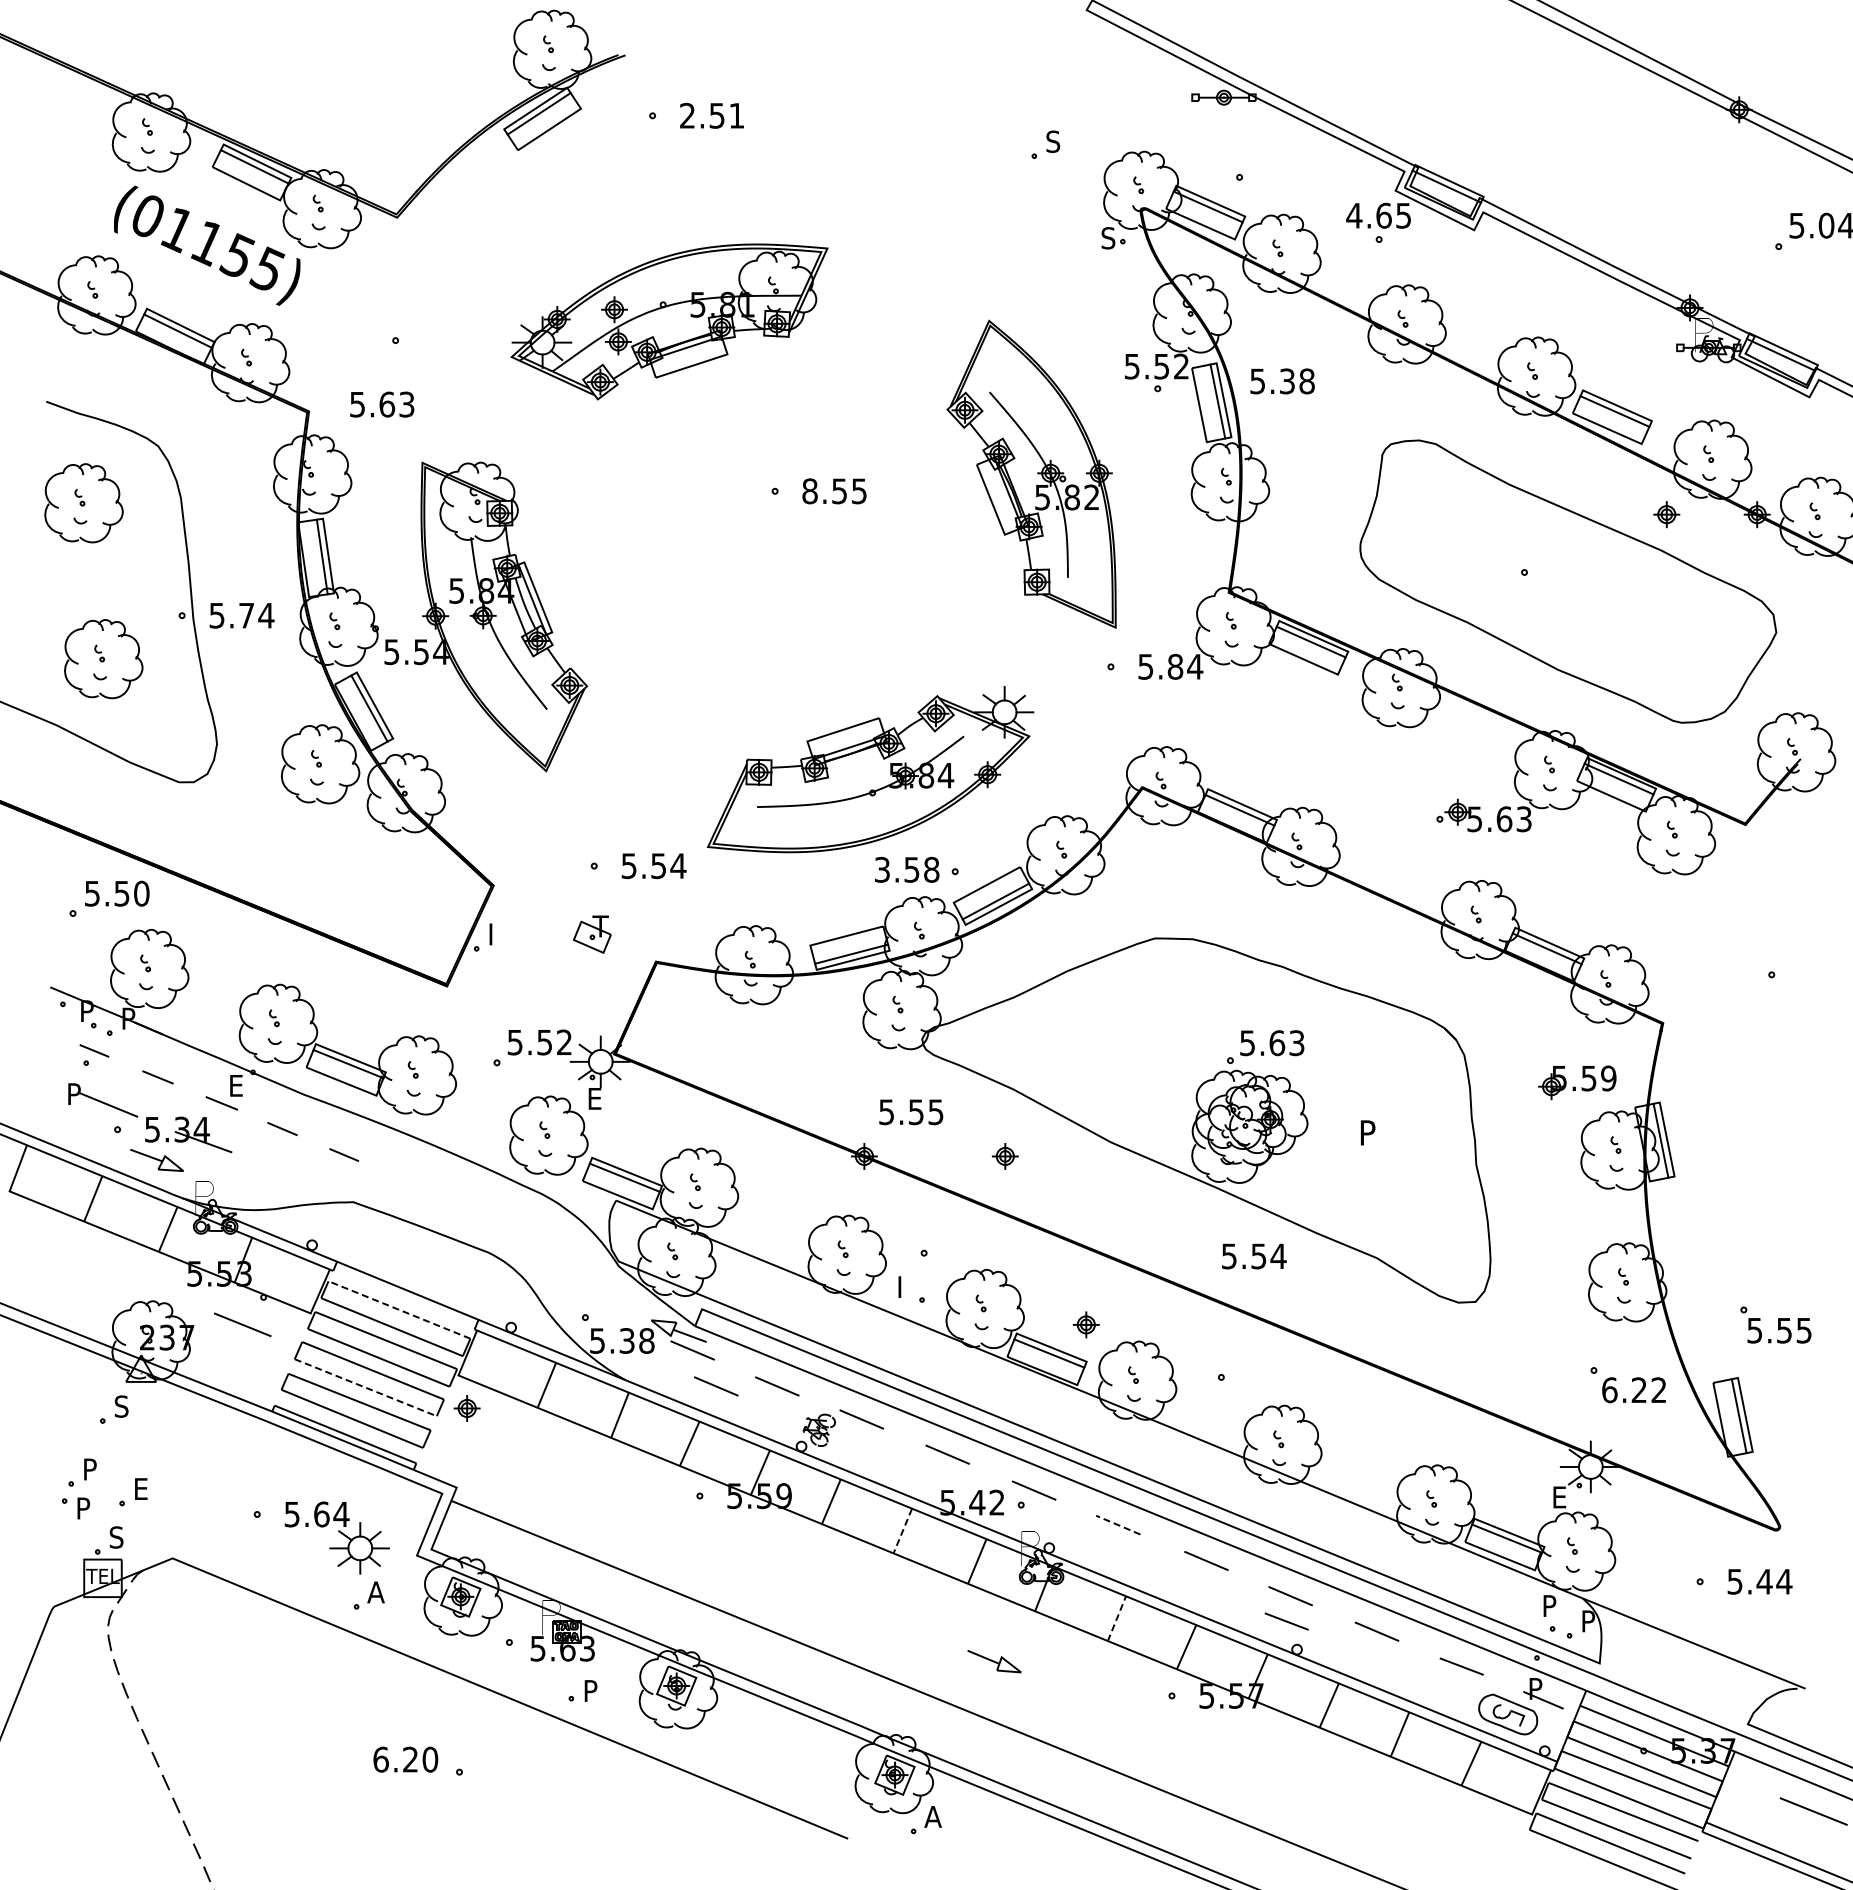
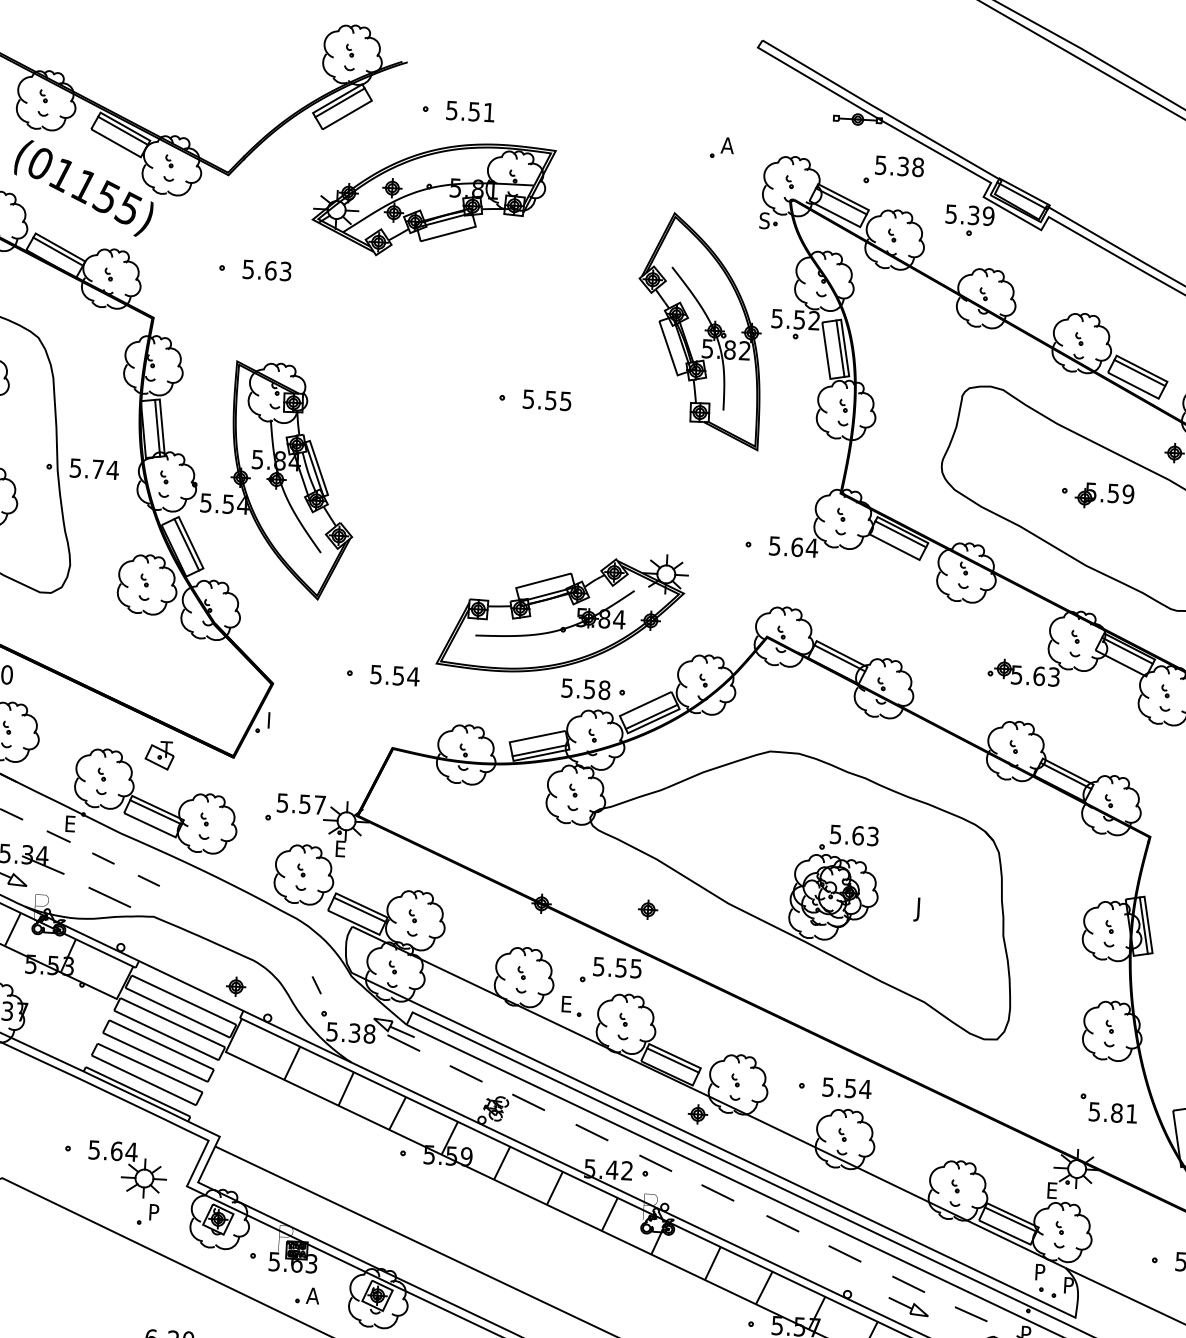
text: (687, 115) -> (452, 110), 2.51 -> 5.51
text: (1053, 141) -> (727, 145), S -> A
text: (1378, 215) -> (969, 215), 4.65 -> 5.39
part: (669, 321) -> (433, 199), moved
text: (1282, 381) -> (899, 166), moved
text: (382, 404) -> (267, 270), moved
part: (1031, 473) -> (700, 330), moved
text: (809, 491) -> (528, 399), 8.55 -> 5.55
text: (1175, 666) -> (797, 547), 5.84 -> 5.64
text: (882, 869) -> (567, 687), 3.58 -> 5.58
part: (591, 934) -> (159, 755), moved
text: (564, 1041) -> (320, 804), 5.52 -> 5.57
part: (1577, 1082) -> (1104, 496), moved
text: (911, 1112) -> (617, 967), moved
text: (1365, 1136) -> (920, 909), P -> J
text: (1254, 1256) -> (847, 1088), moved
line: (573, 1280) -> (316, 985), added
text: (906, 1286) -> (567, 1003), I -> E
line: (399, 1309) -> (184, 999), dashed -> solid
line: (242, 1324) -> (109, 897), moved
part: (1085, 1324) -> (697, 1114), moved
line: (716, 1386) -> (420, 1071), removed
line: (365, 1387) -> (155, 1057), dashed -> solid
text: (1634, 1390) -> (1113, 1113), 6.22 -> 5.81
part: (466, 1408) -> (235, 986), moved
line: (1117, 1524) -> (717, 1192), dashed -> solid
line: (902, 1531) -> (554, 1188), dashed -> solid
text: (375, 1592) -> (154, 1212), A -> P
line: (1117, 1618) -> (713, 1263), dashed -> solid
line: (1286, 1621) -> (840, 1272), removed
part: (994, 1661) -> (908, 1306), moved
text: (591, 1690) -> (313, 1295), P -> A

